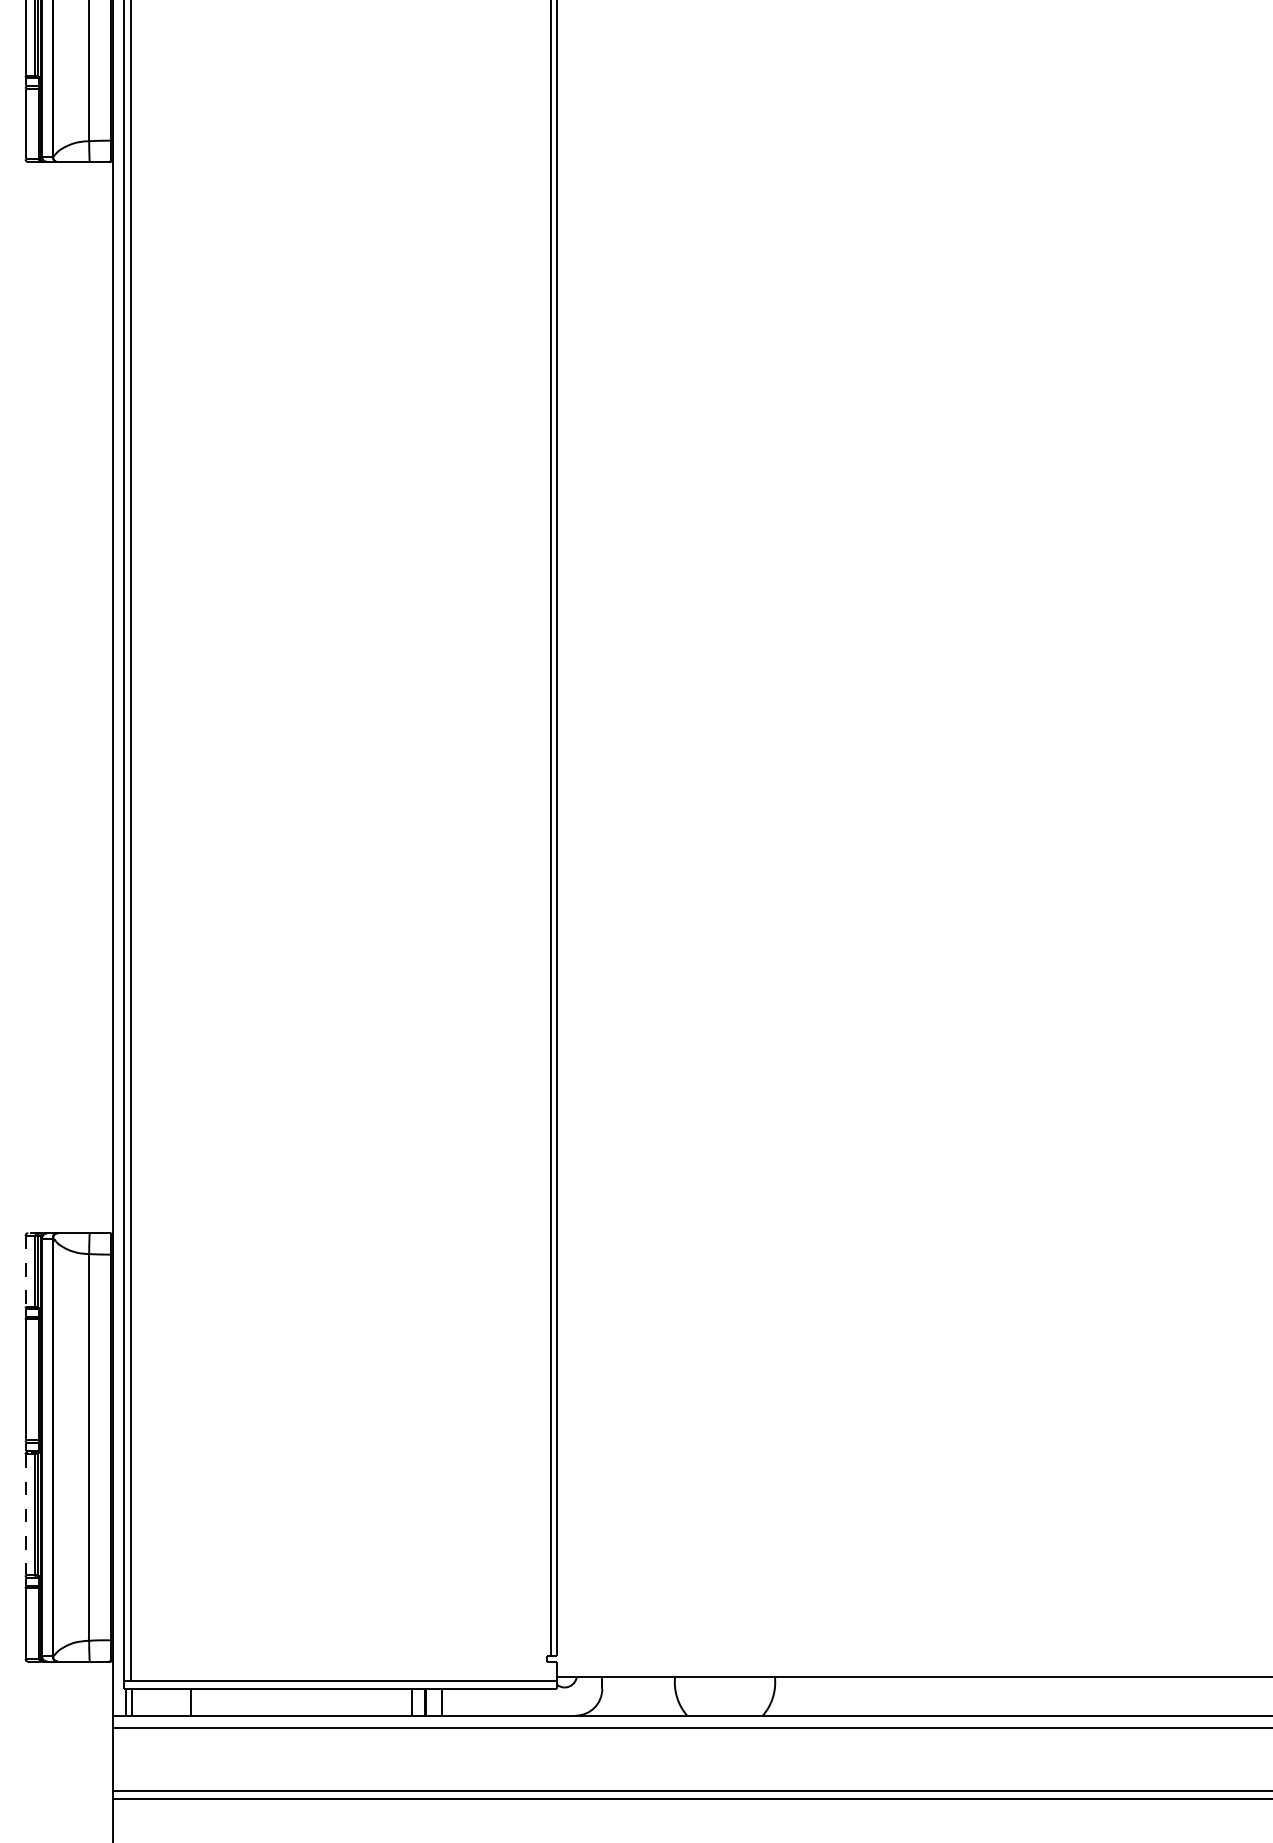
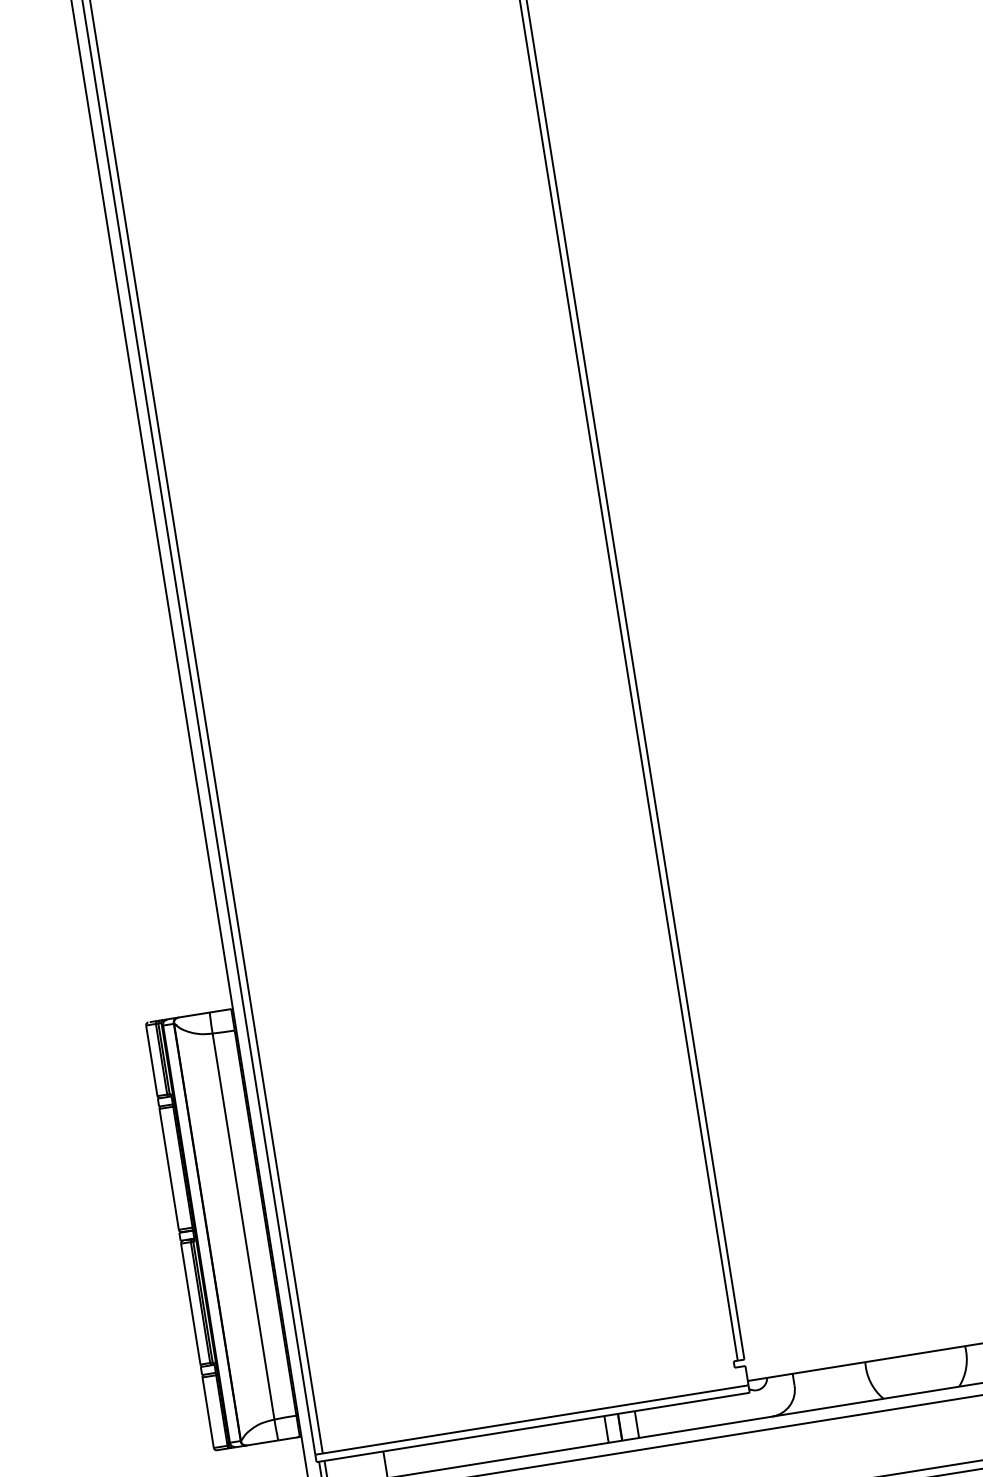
line: (25, 1271) -> (151, 1061), dashed -> solid
line: (25, 1514) -> (190, 1303), dashed -> solid

